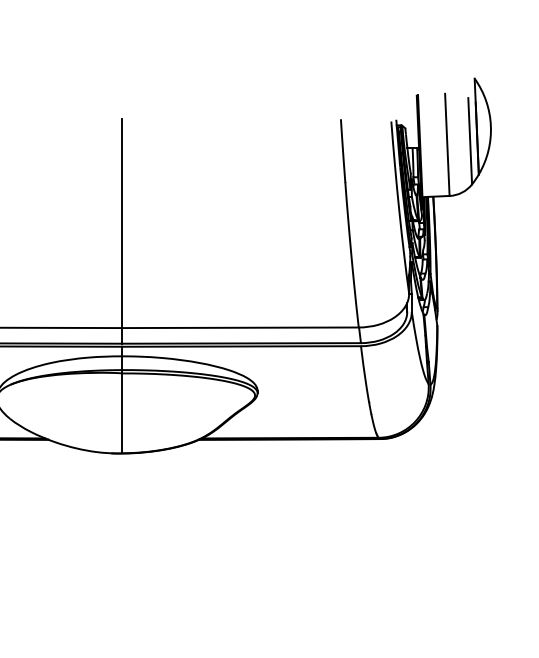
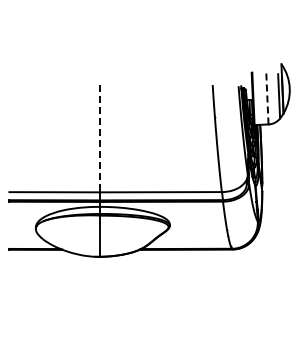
line: (447, 143) -> (267, 97), solid -> dashed
line: (122, 223) -> (100, 138), solid -> dashed

